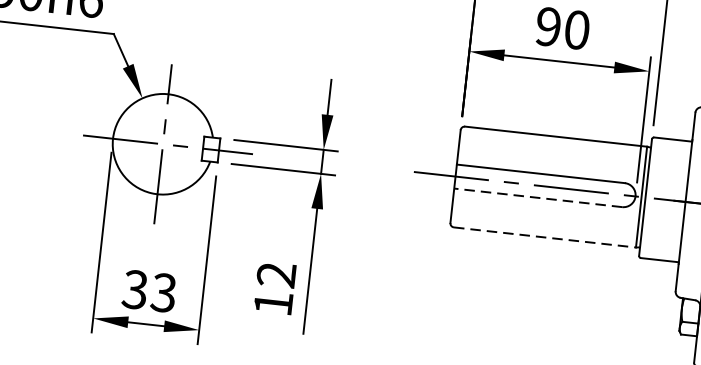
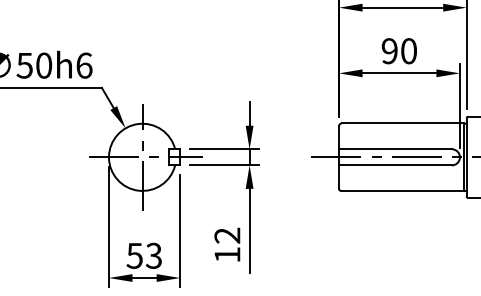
line: (536, 197) -> (394, 165), dashed -> solid
line: (545, 238) -> (403, 191), dashed -> solid
text: (134, 289) -> (134, 255), 33 -> 53

